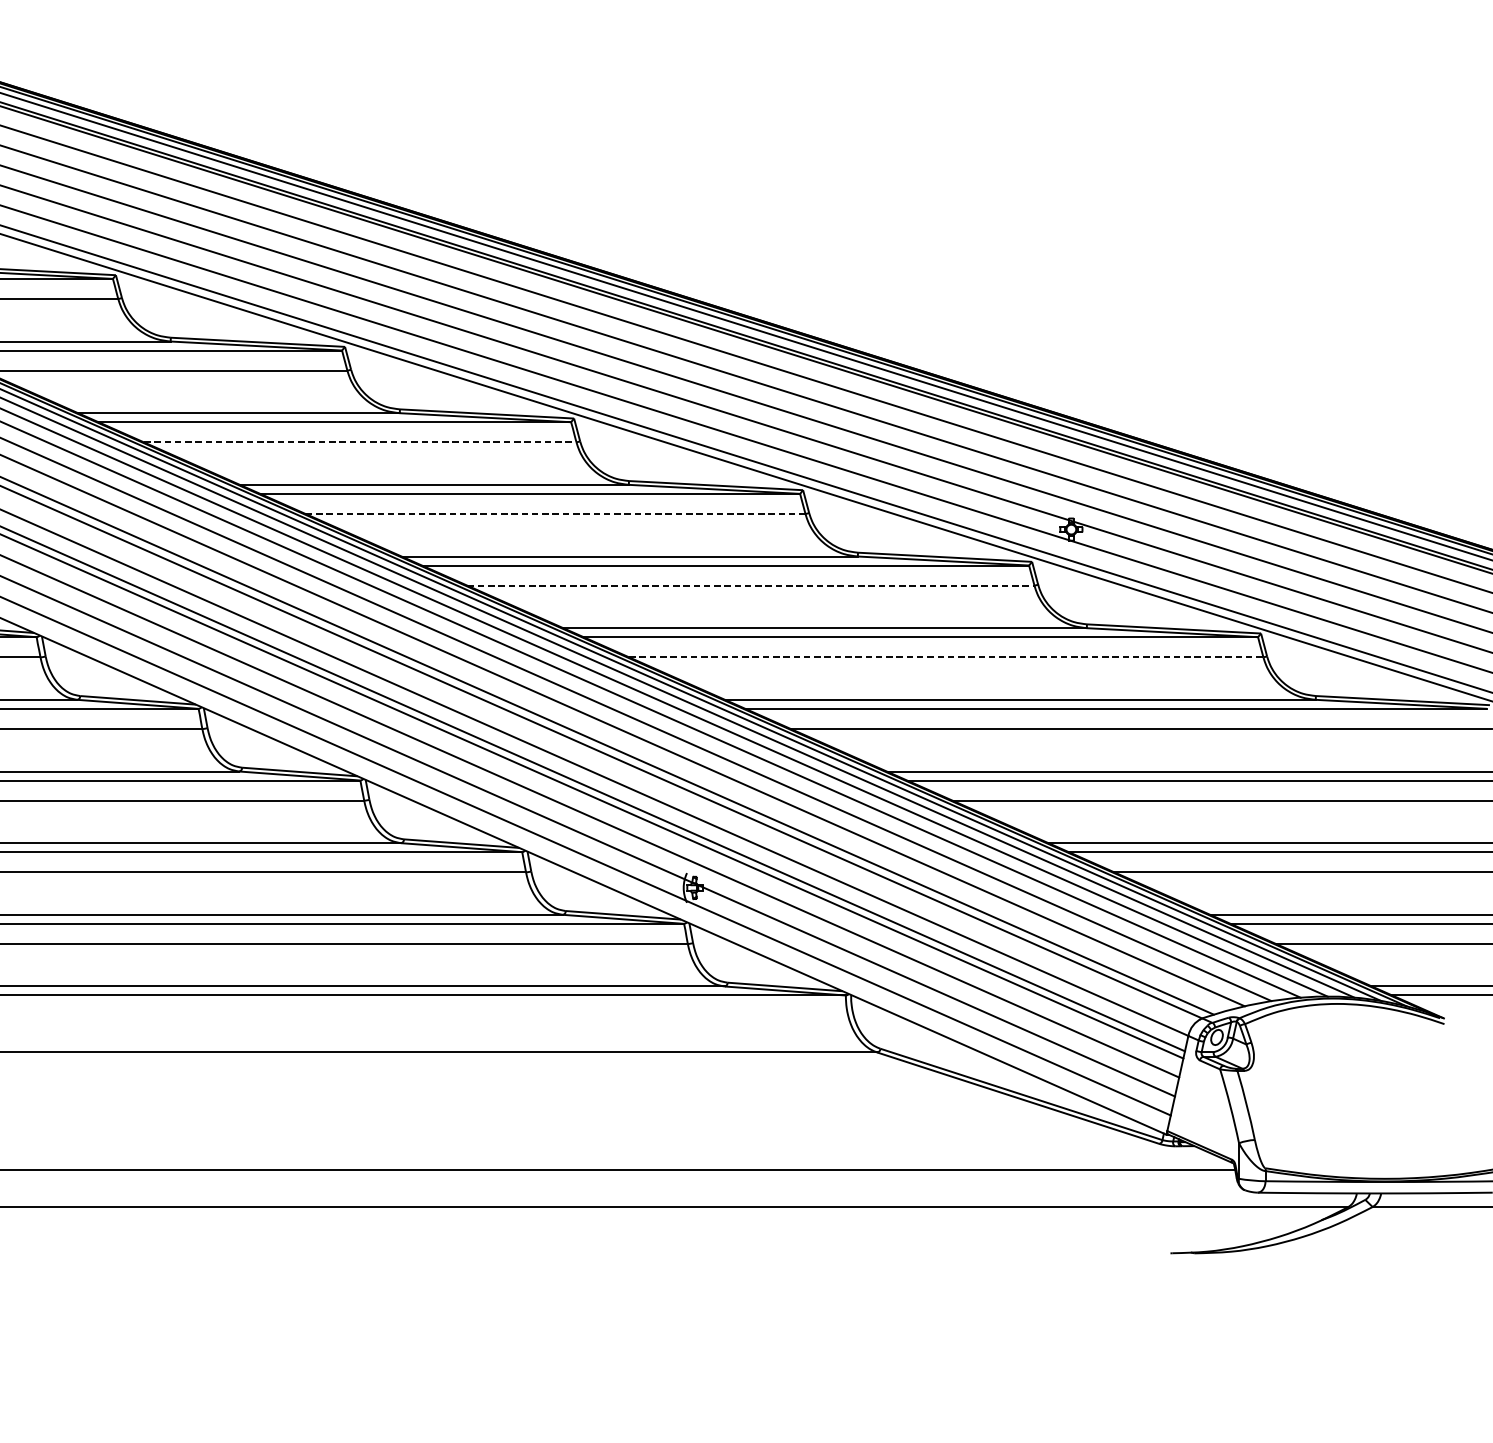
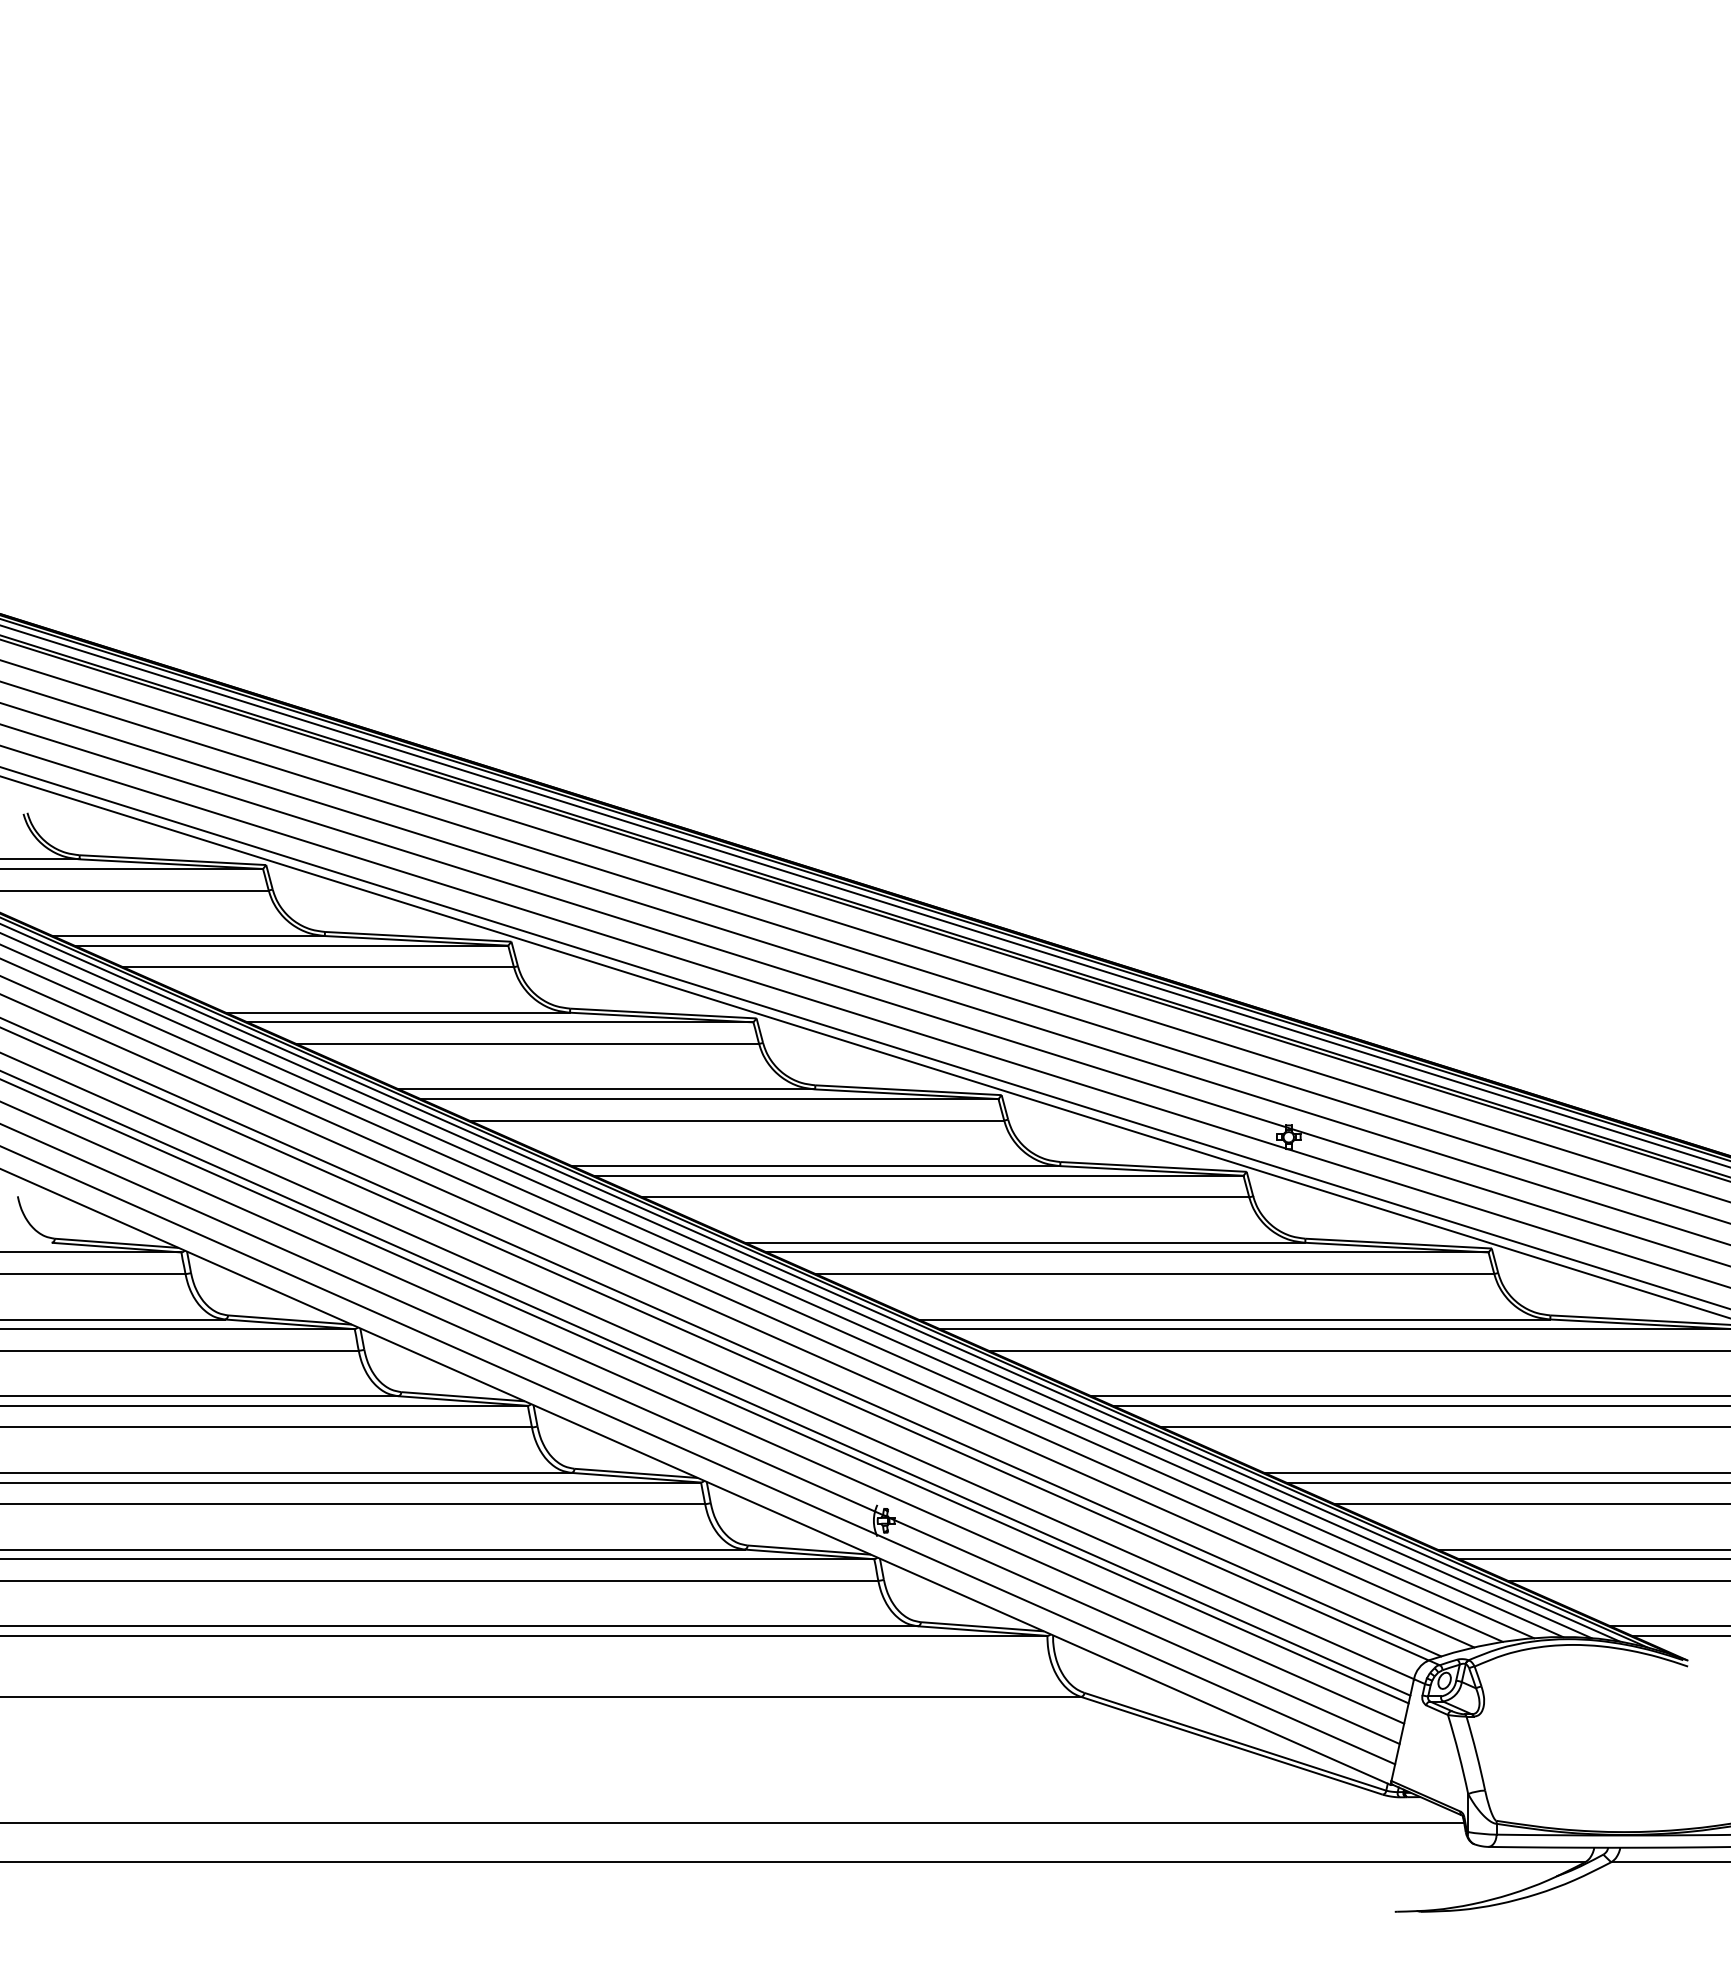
line: (360, 441) -> (528, 1043), dashed -> solid
line: (556, 513) -> (737, 1120), dashed -> solid
line: (751, 585) -> (946, 1197), dashed -> solid
line: (946, 657) -> (1155, 1274), dashed -> solid

